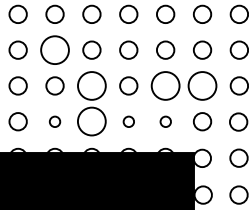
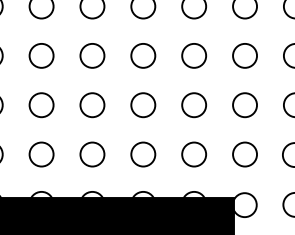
circle: (54, 49) -> (40, 54), size x0.62
circle: (91, 85) -> (91, 104), size x0.62
circle: (165, 85) -> (193, 104), size x0.62
circle: (202, 85) -> (244, 104), size x0.62
circle: (54, 121) -> (40, 154), size x1.67
circle: (91, 121) -> (91, 154), size x0.62
circle: (128, 121) -> (142, 154), size x1.67
circle: (165, 121) -> (193, 154), size x1.67

